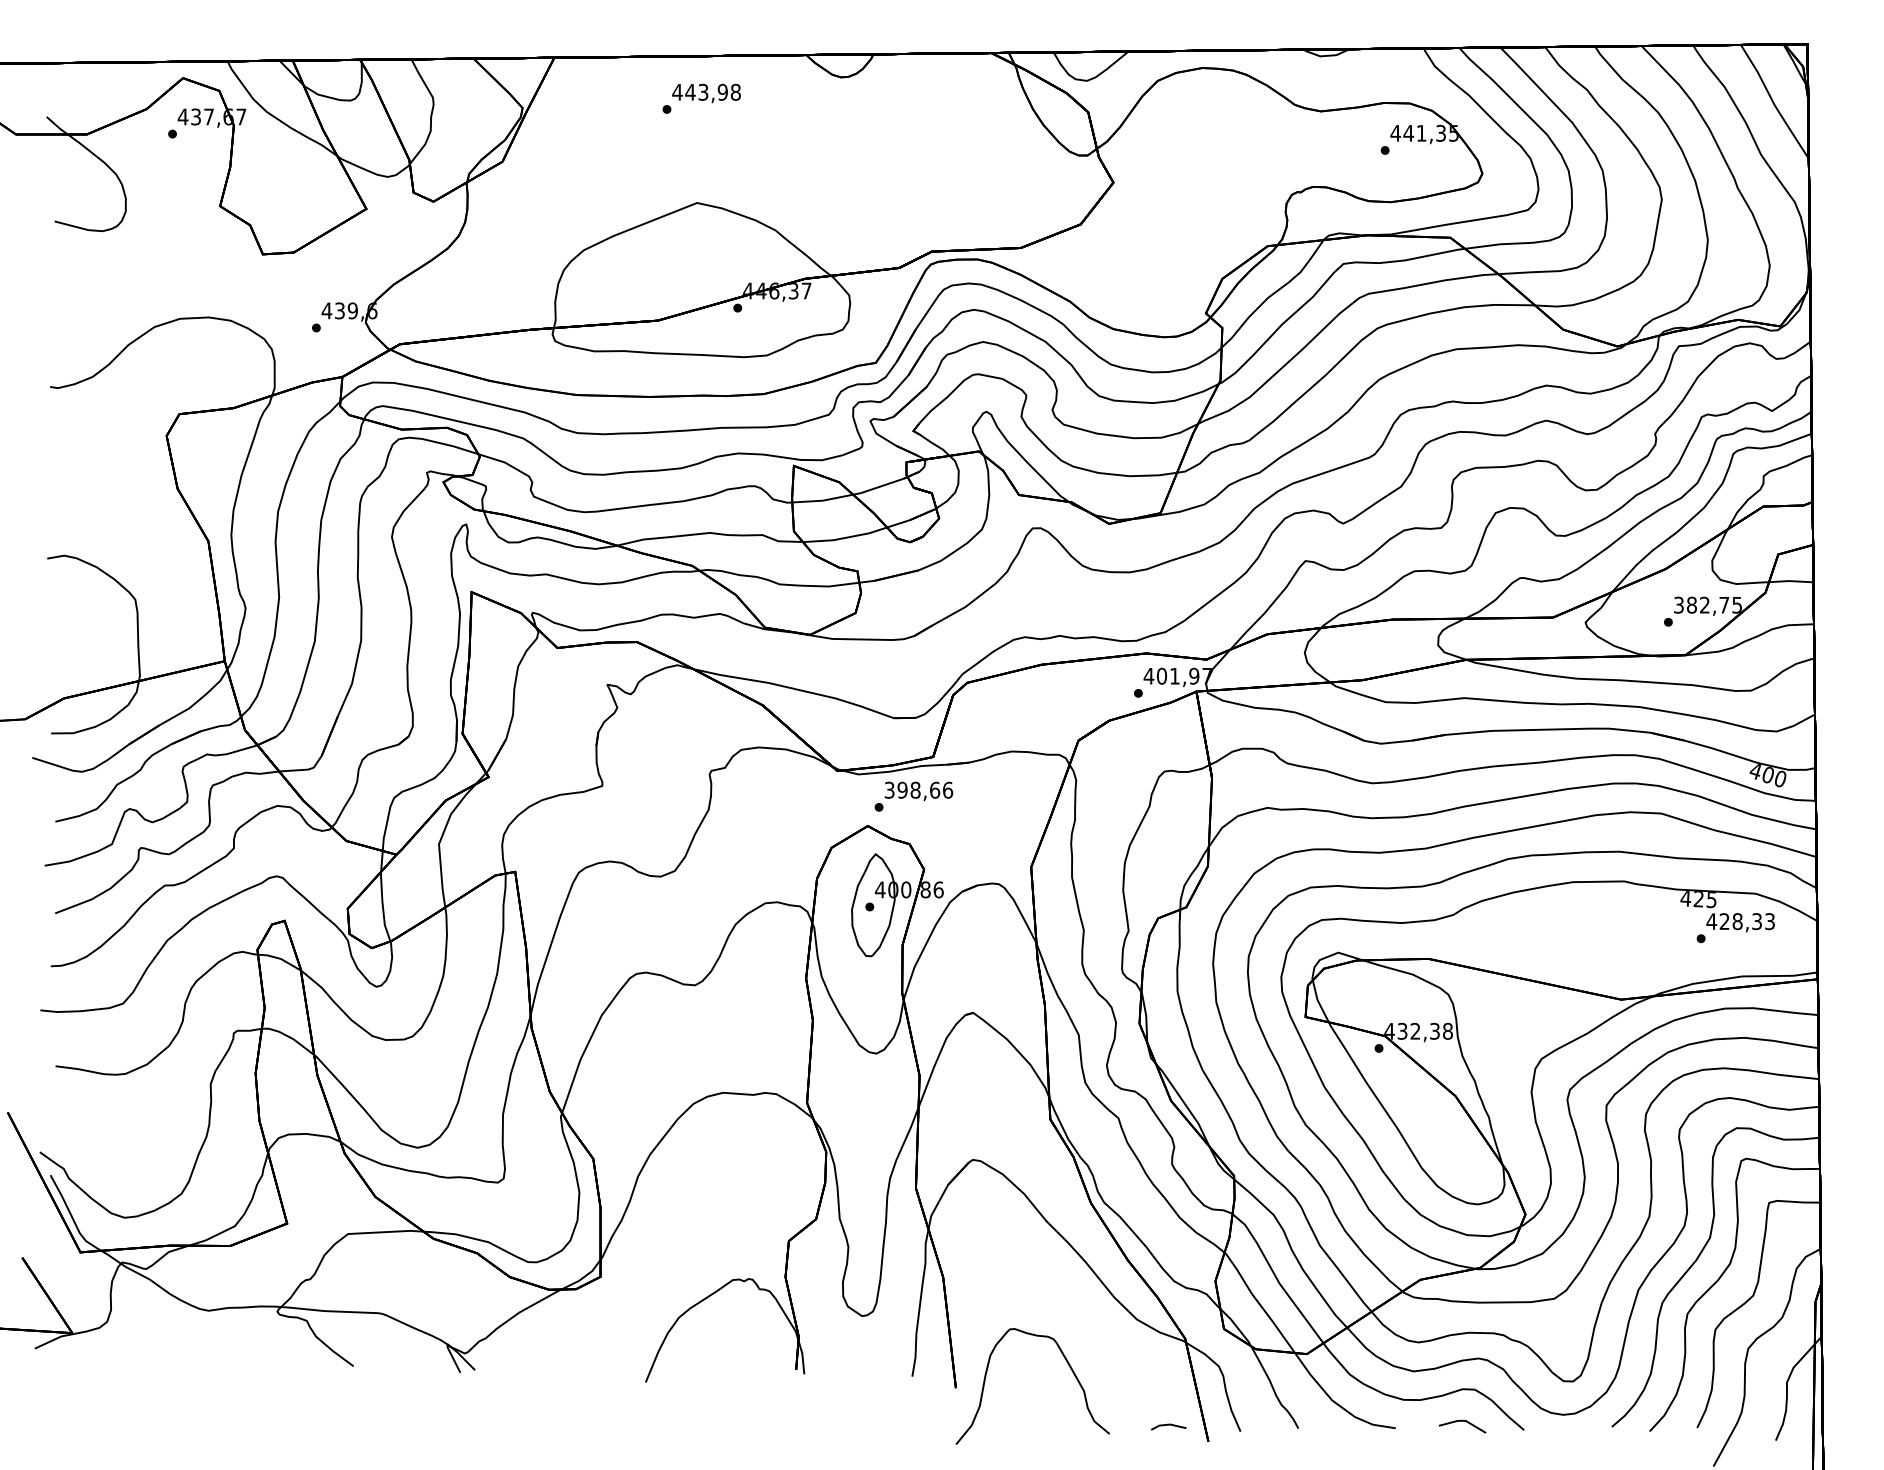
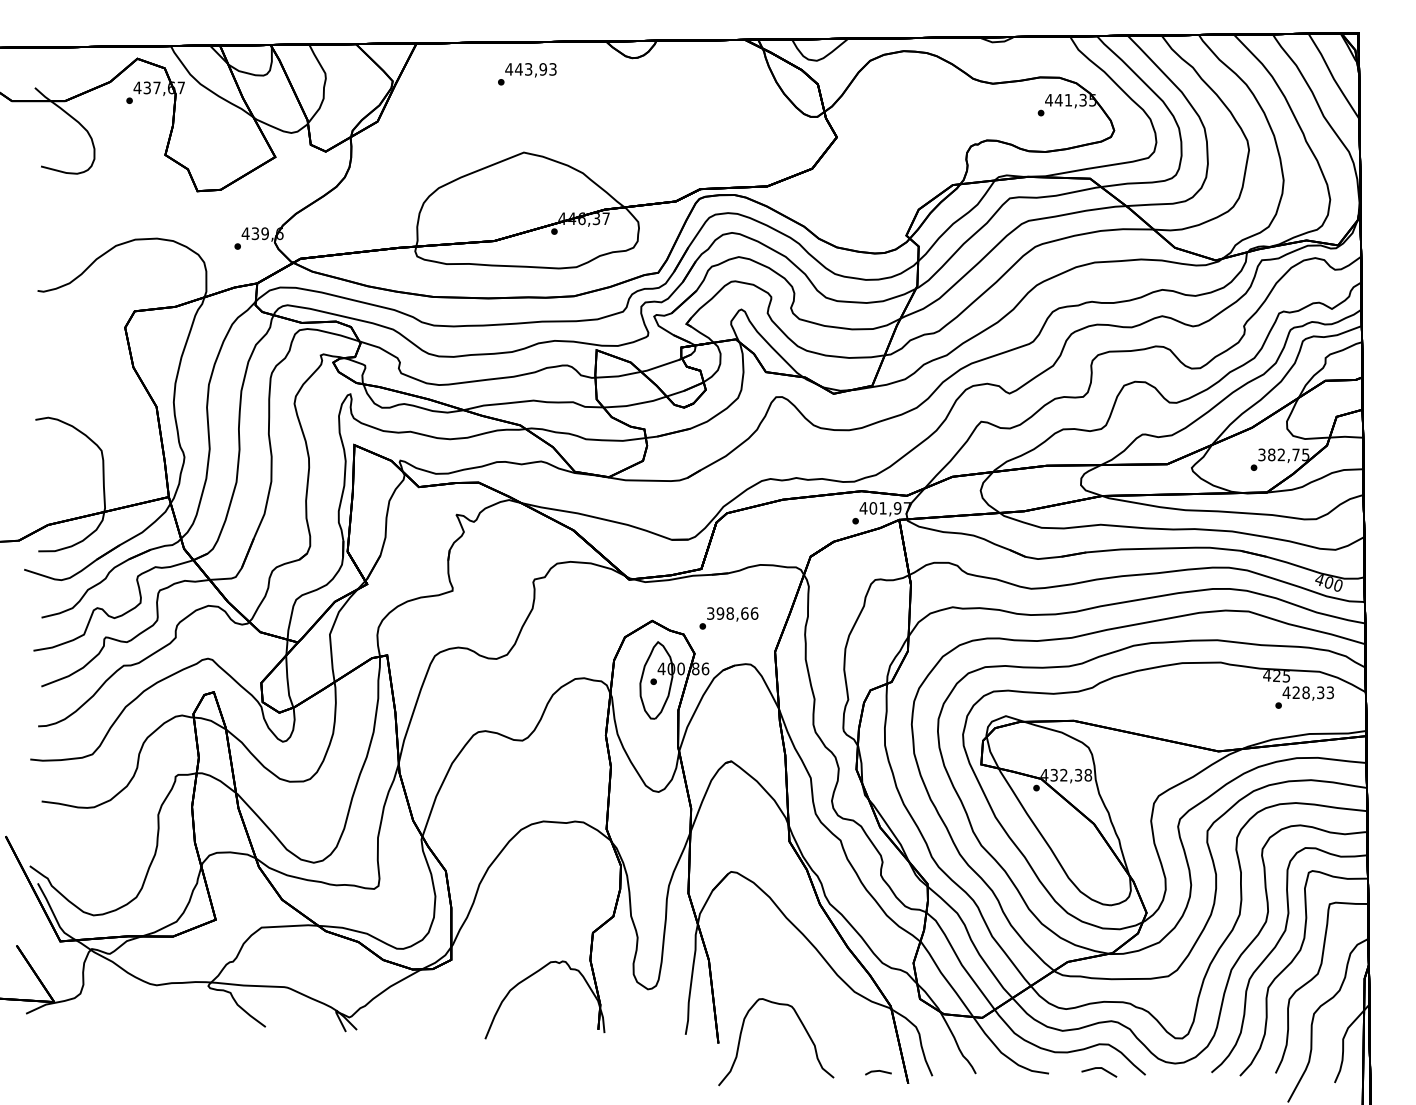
text: (735, 92) -> (552, 69), 443,98 -> 443,93
text: (913, 796) -> (728, 618), moved

